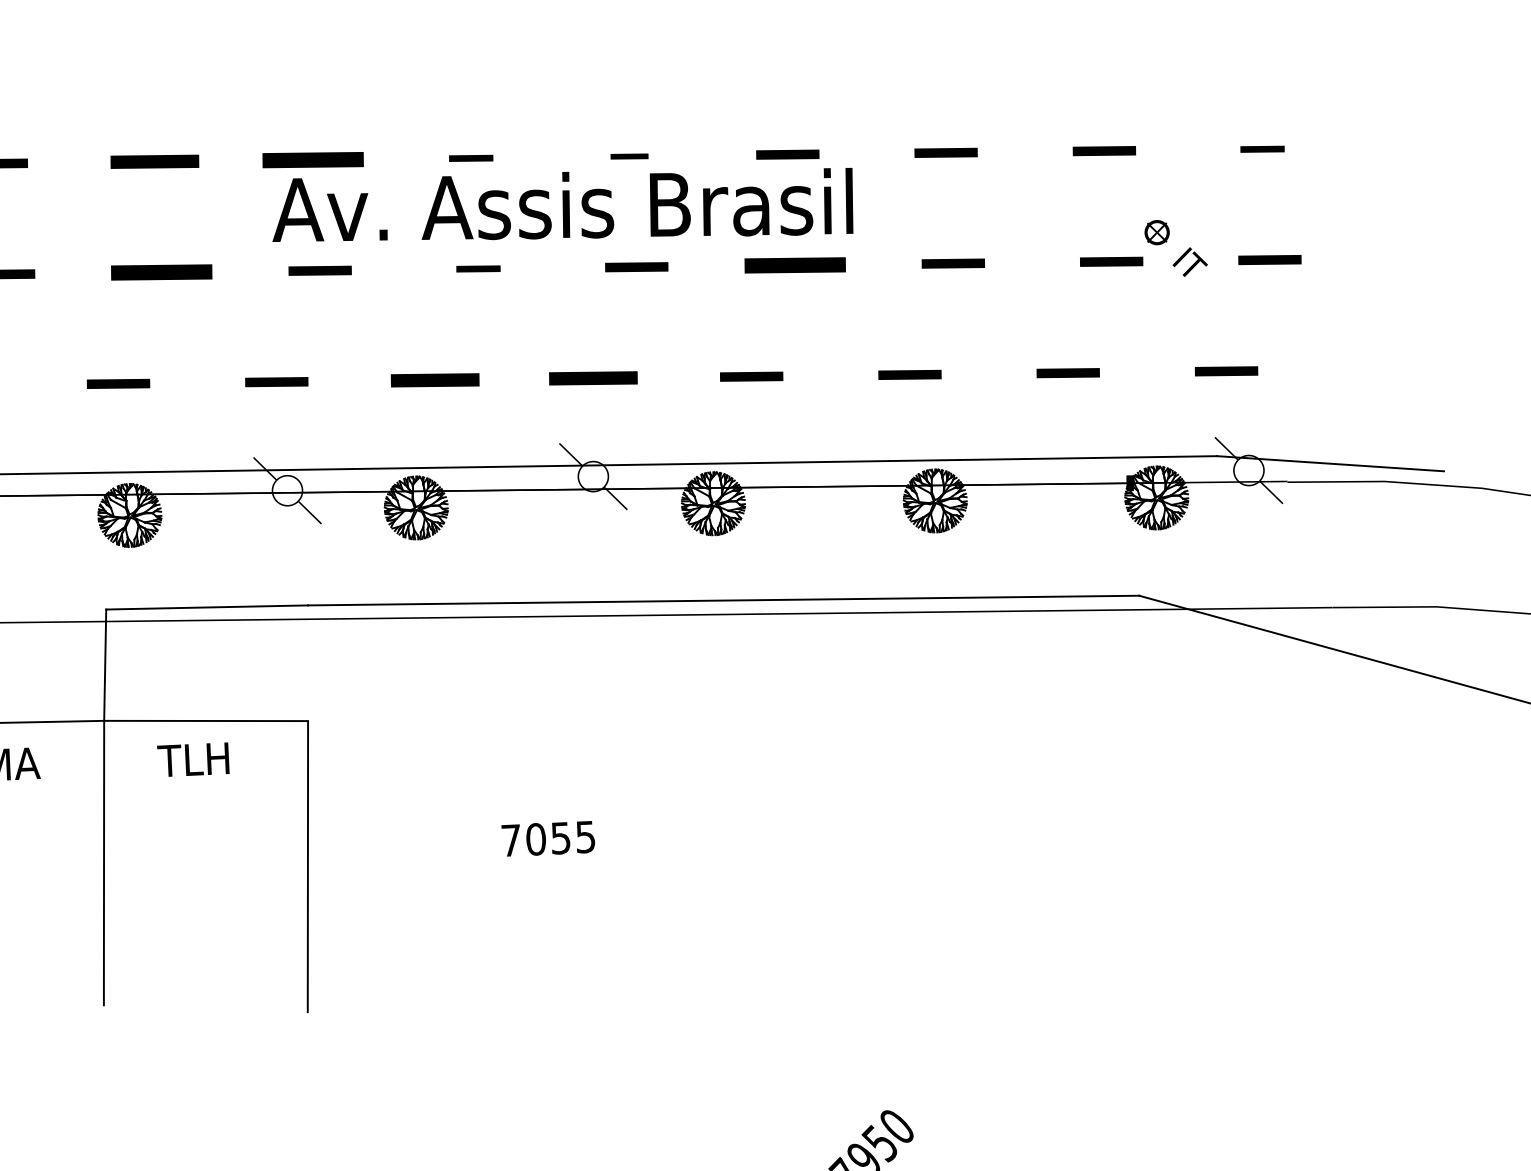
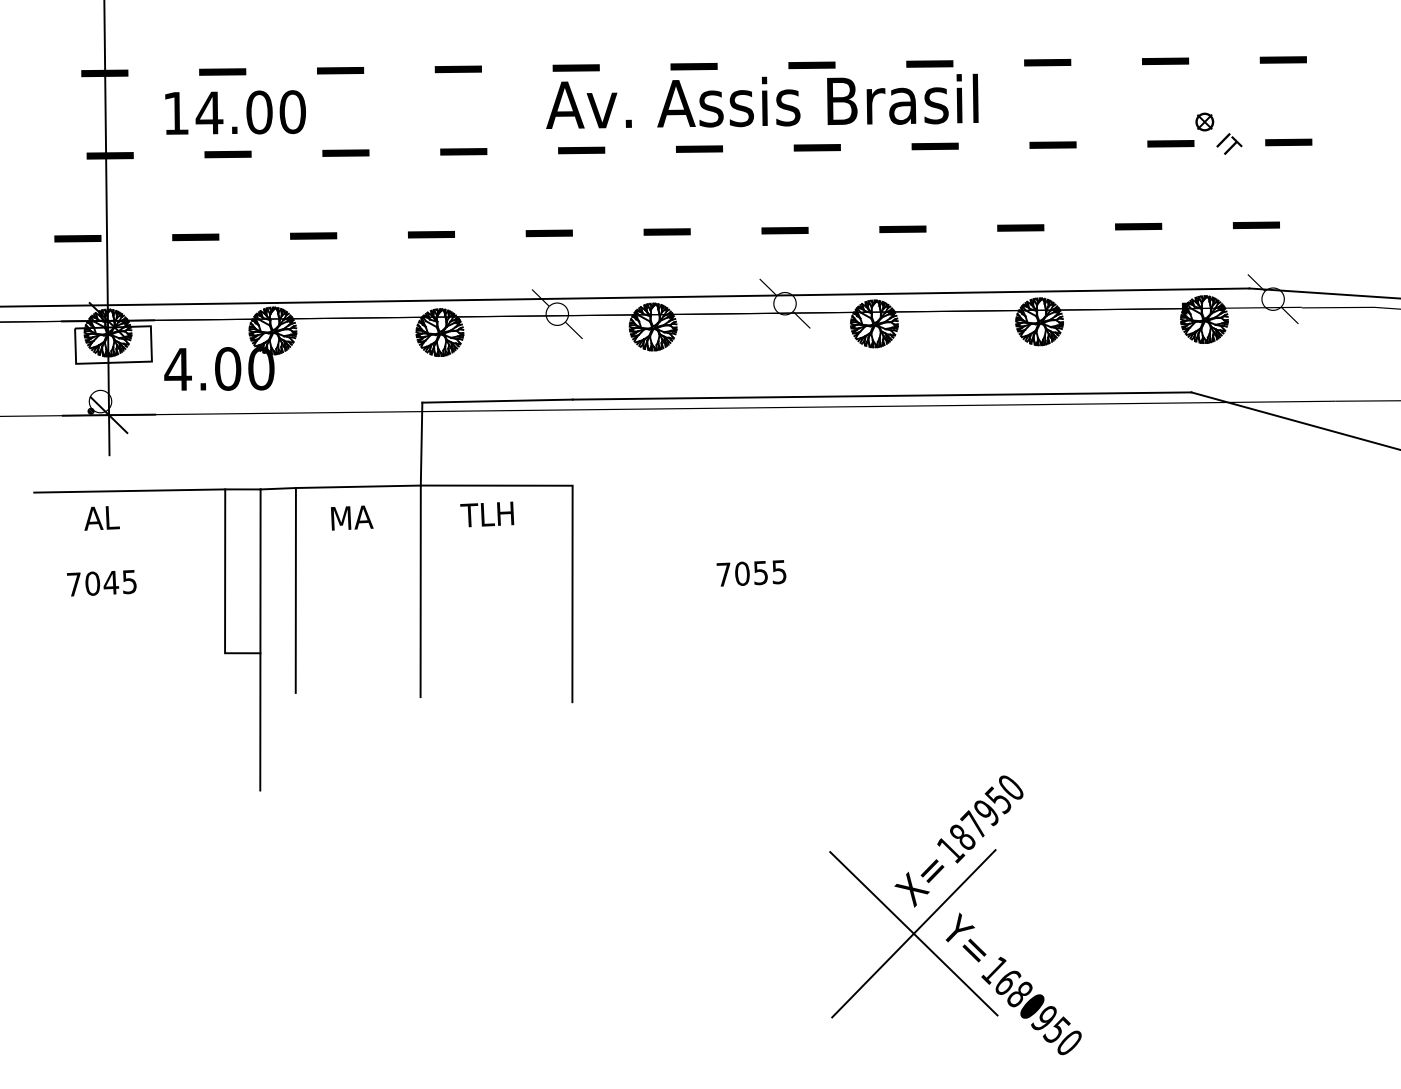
part: (1261, 148) -> (1282, 59), size x1.43
part: (628, 156) -> (811, 65), size x1.67
part: (470, 158) -> (693, 66), size x1.43
part: (311, 159) -> (575, 67), size x0.62
part: (153, 162) -> (457, 69), size x0.71
part: (794, 265) -> (934, 146), size x0.62
part: (478, 268) -> (699, 148), size x1.43
part: (161, 272) -> (463, 151), size x0.62
part: (592, 378) -> (784, 230), size x0.71
part: (434, 379) -> (666, 231), size x0.71

